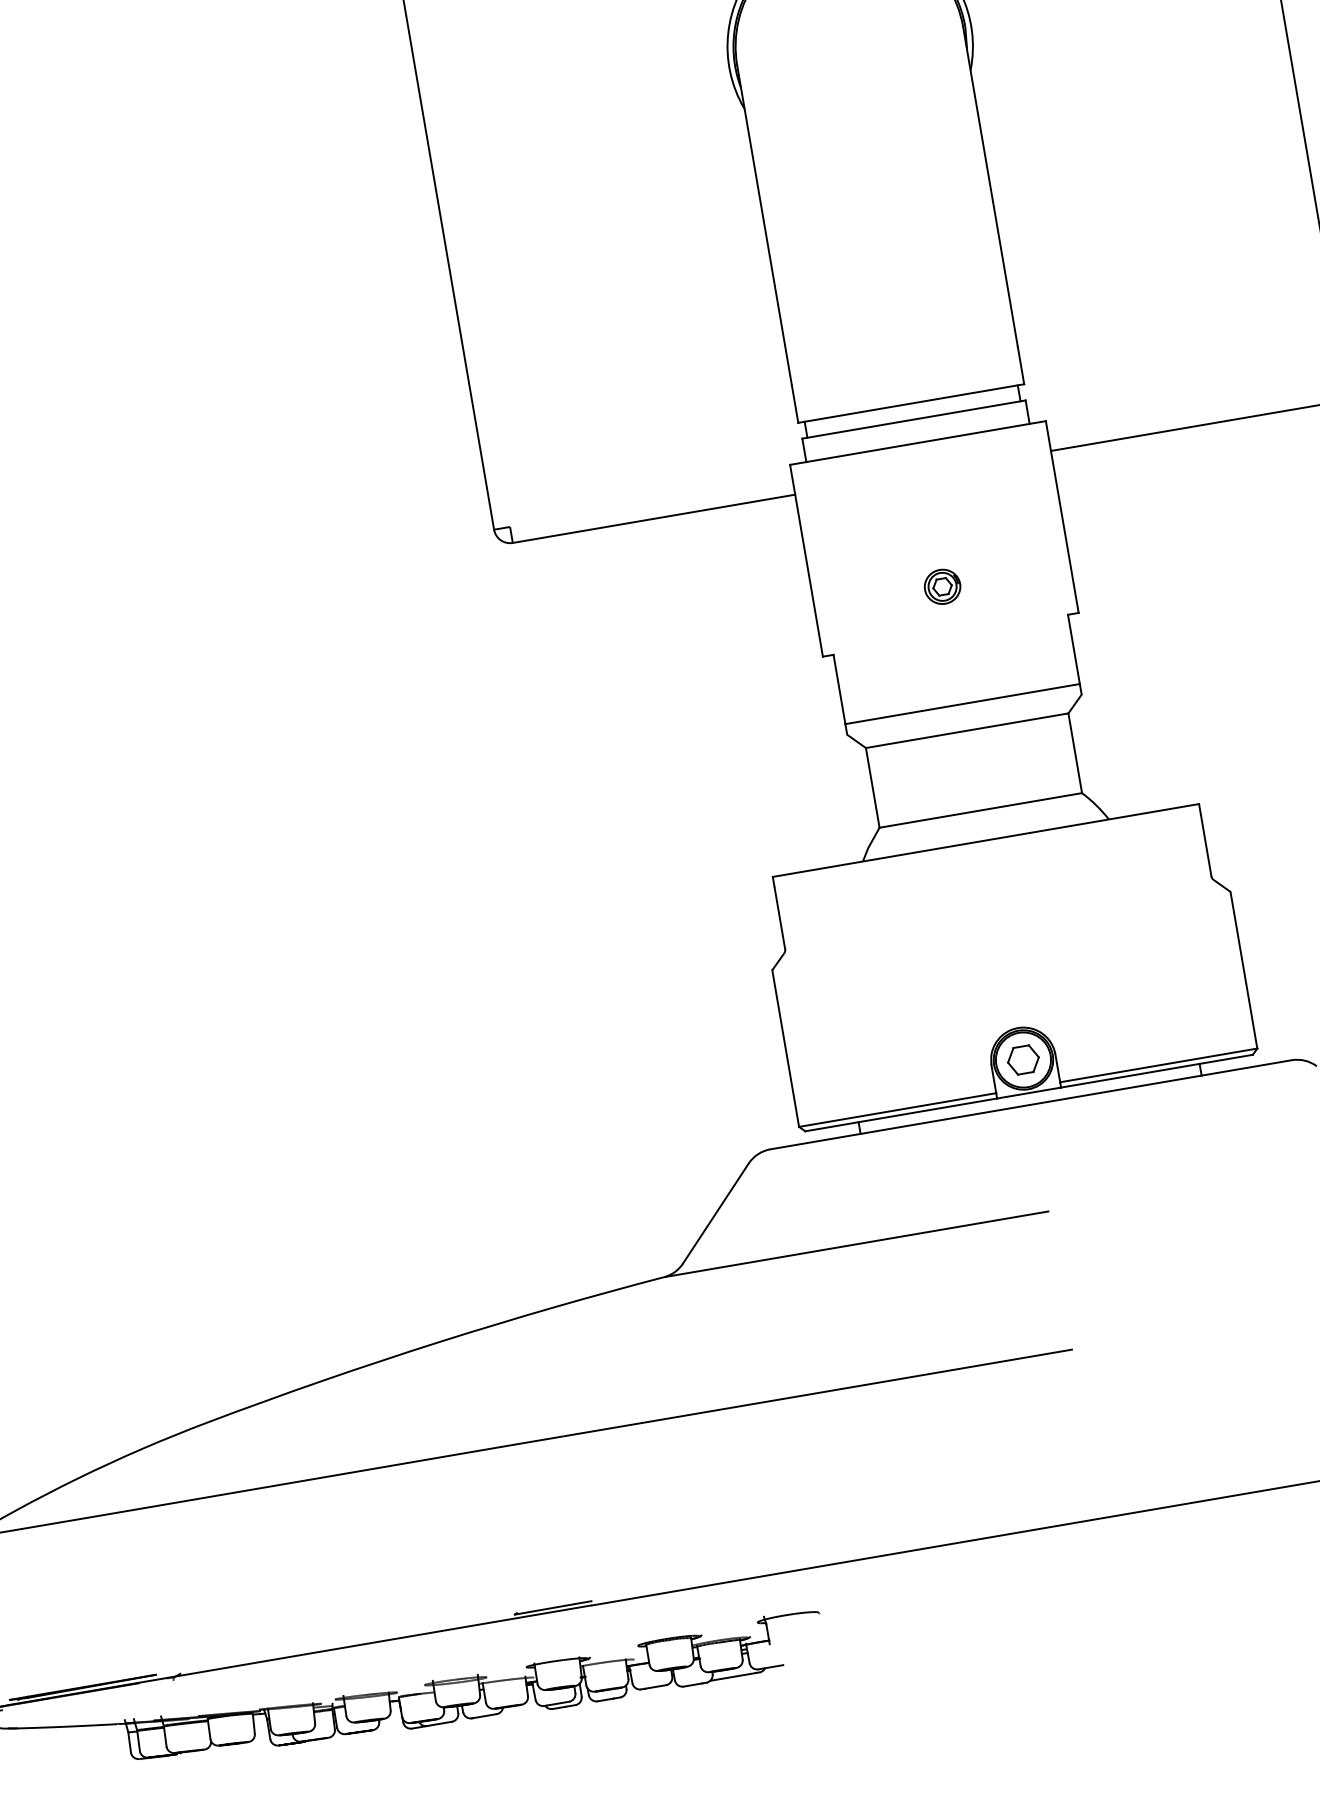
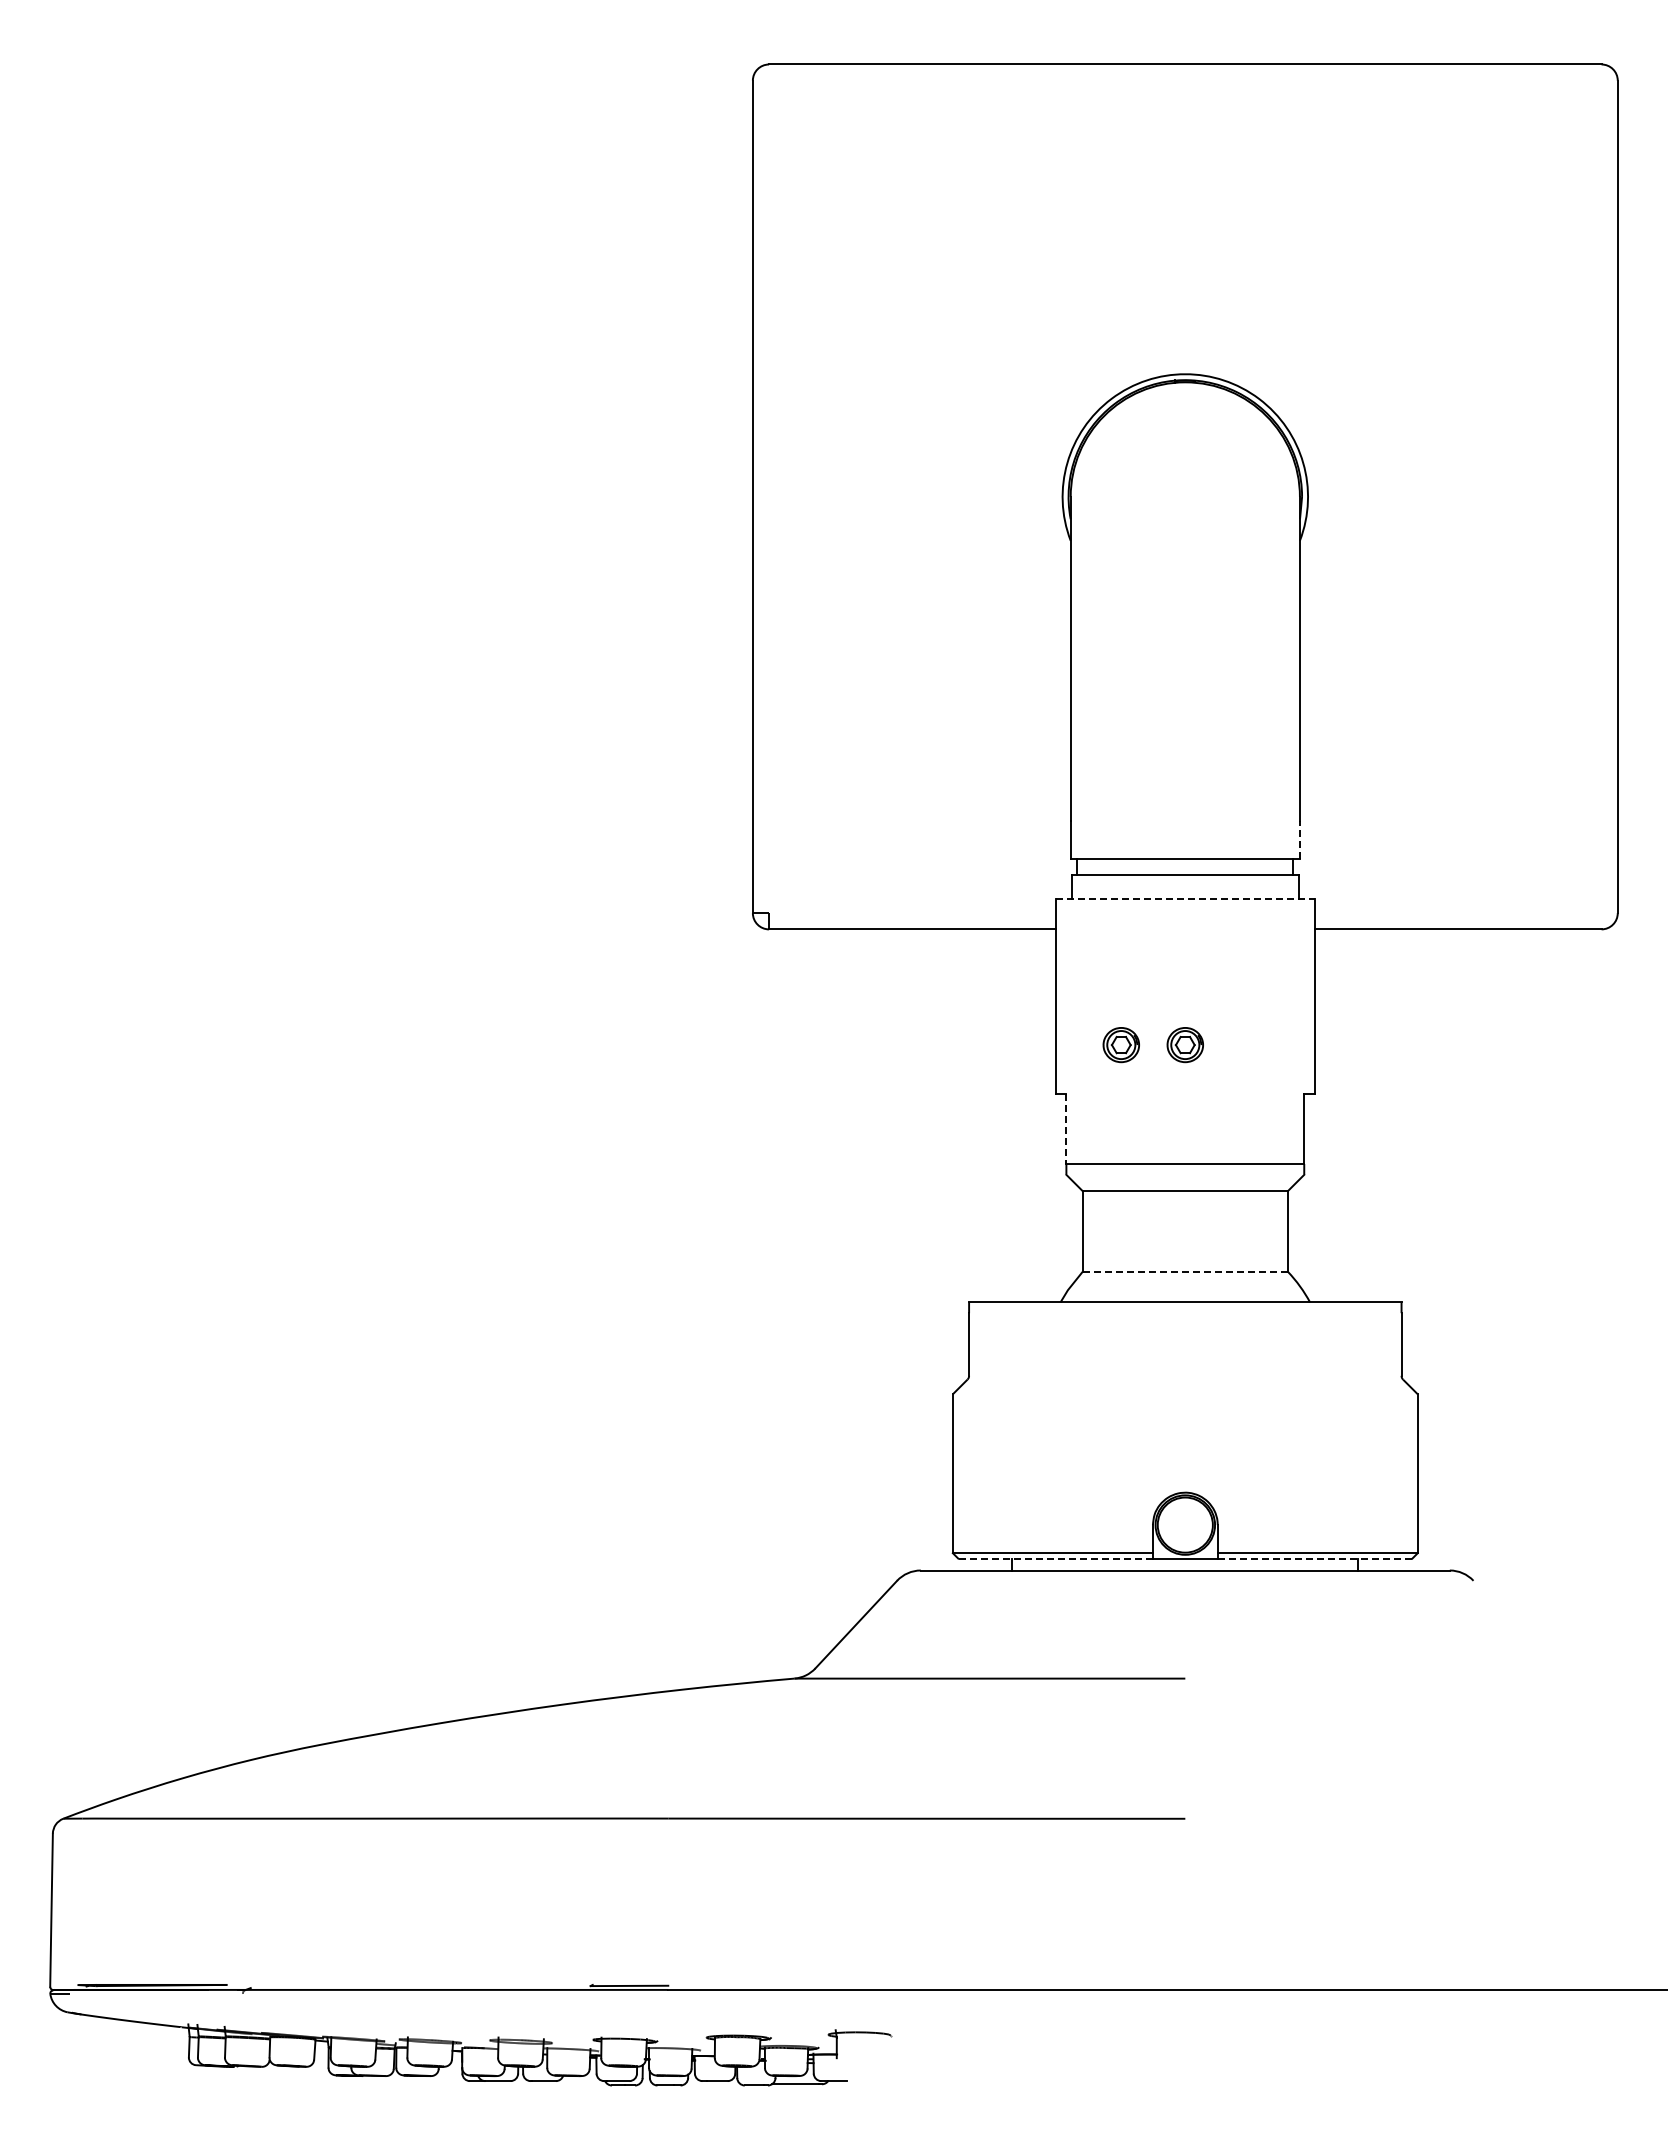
line: (1020, 365) -> (1299, 840), solid -> dashed
line: (918, 443) -> (1185, 899), solid -> dashed
part: (878, 598) -> (1120, 1045), added
line: (839, 690) -> (1066, 1129), solid -> dashed
line: (980, 810) -> (1185, 1271), solid -> dashed
part: (1022, 1059) -> (1184, 1524), removed
line: (1156, 1071) -> (1314, 1558), solid -> dashed
line: (901, 1114) -> (1055, 1558), solid -> dashed

